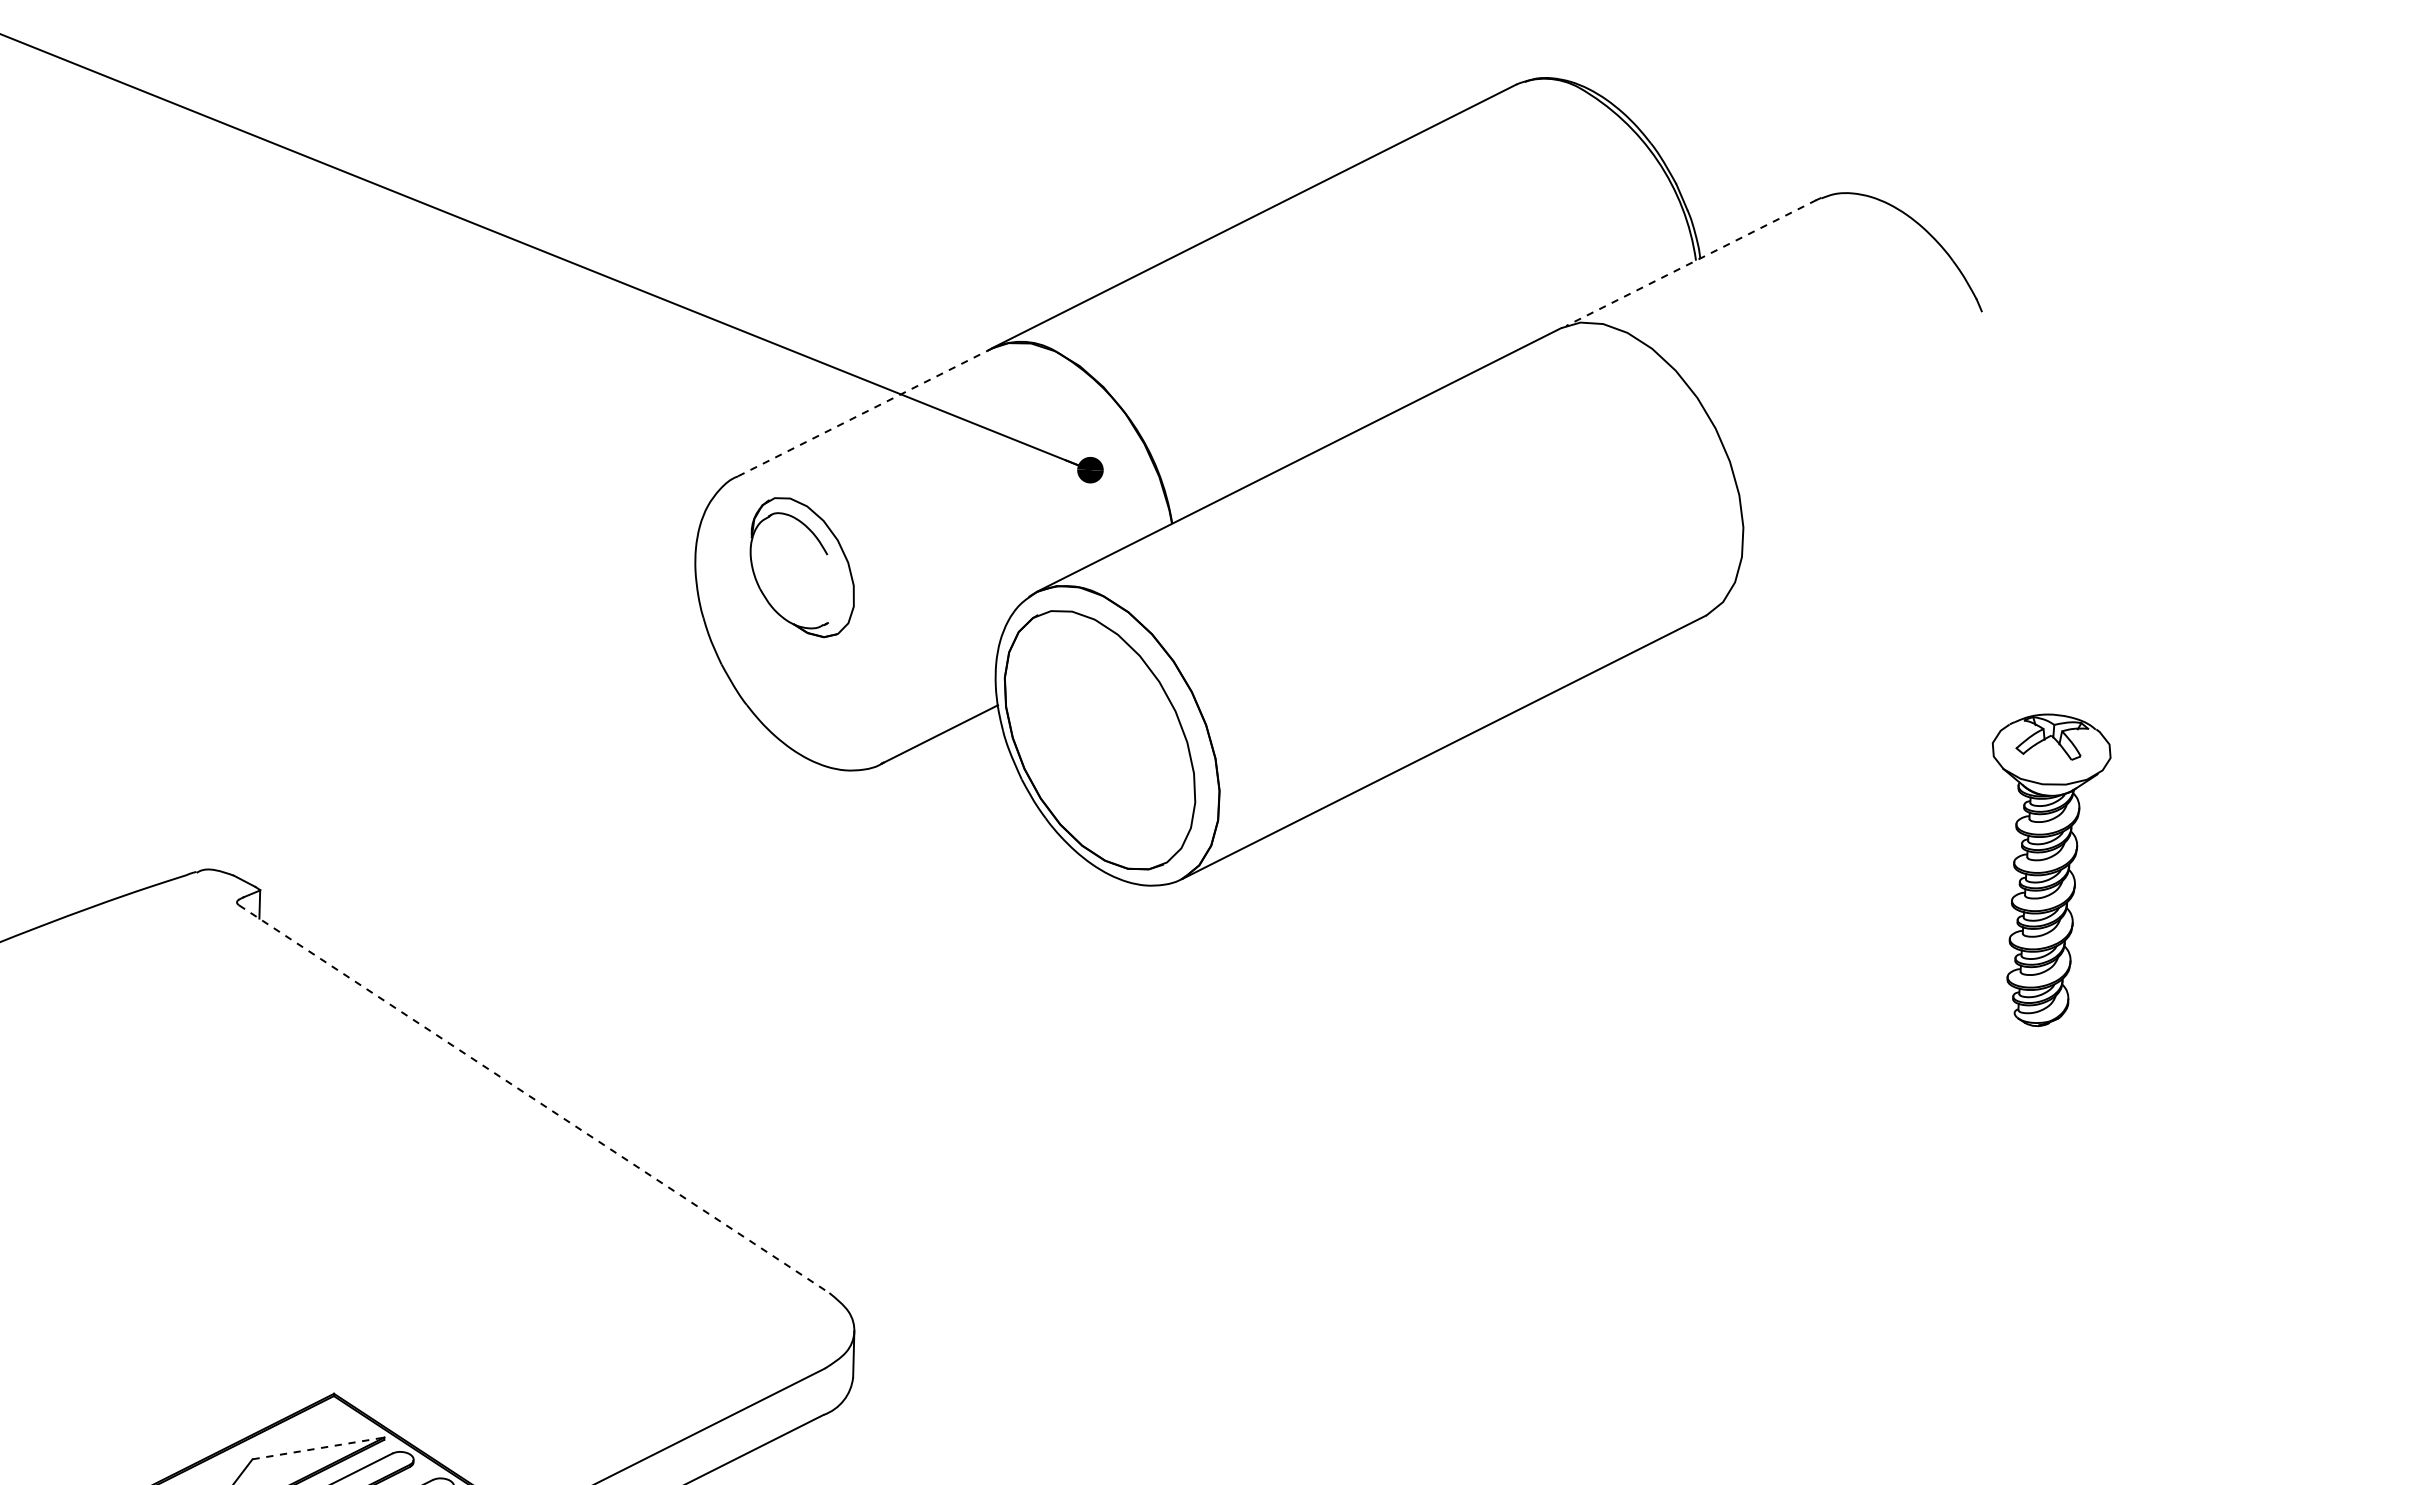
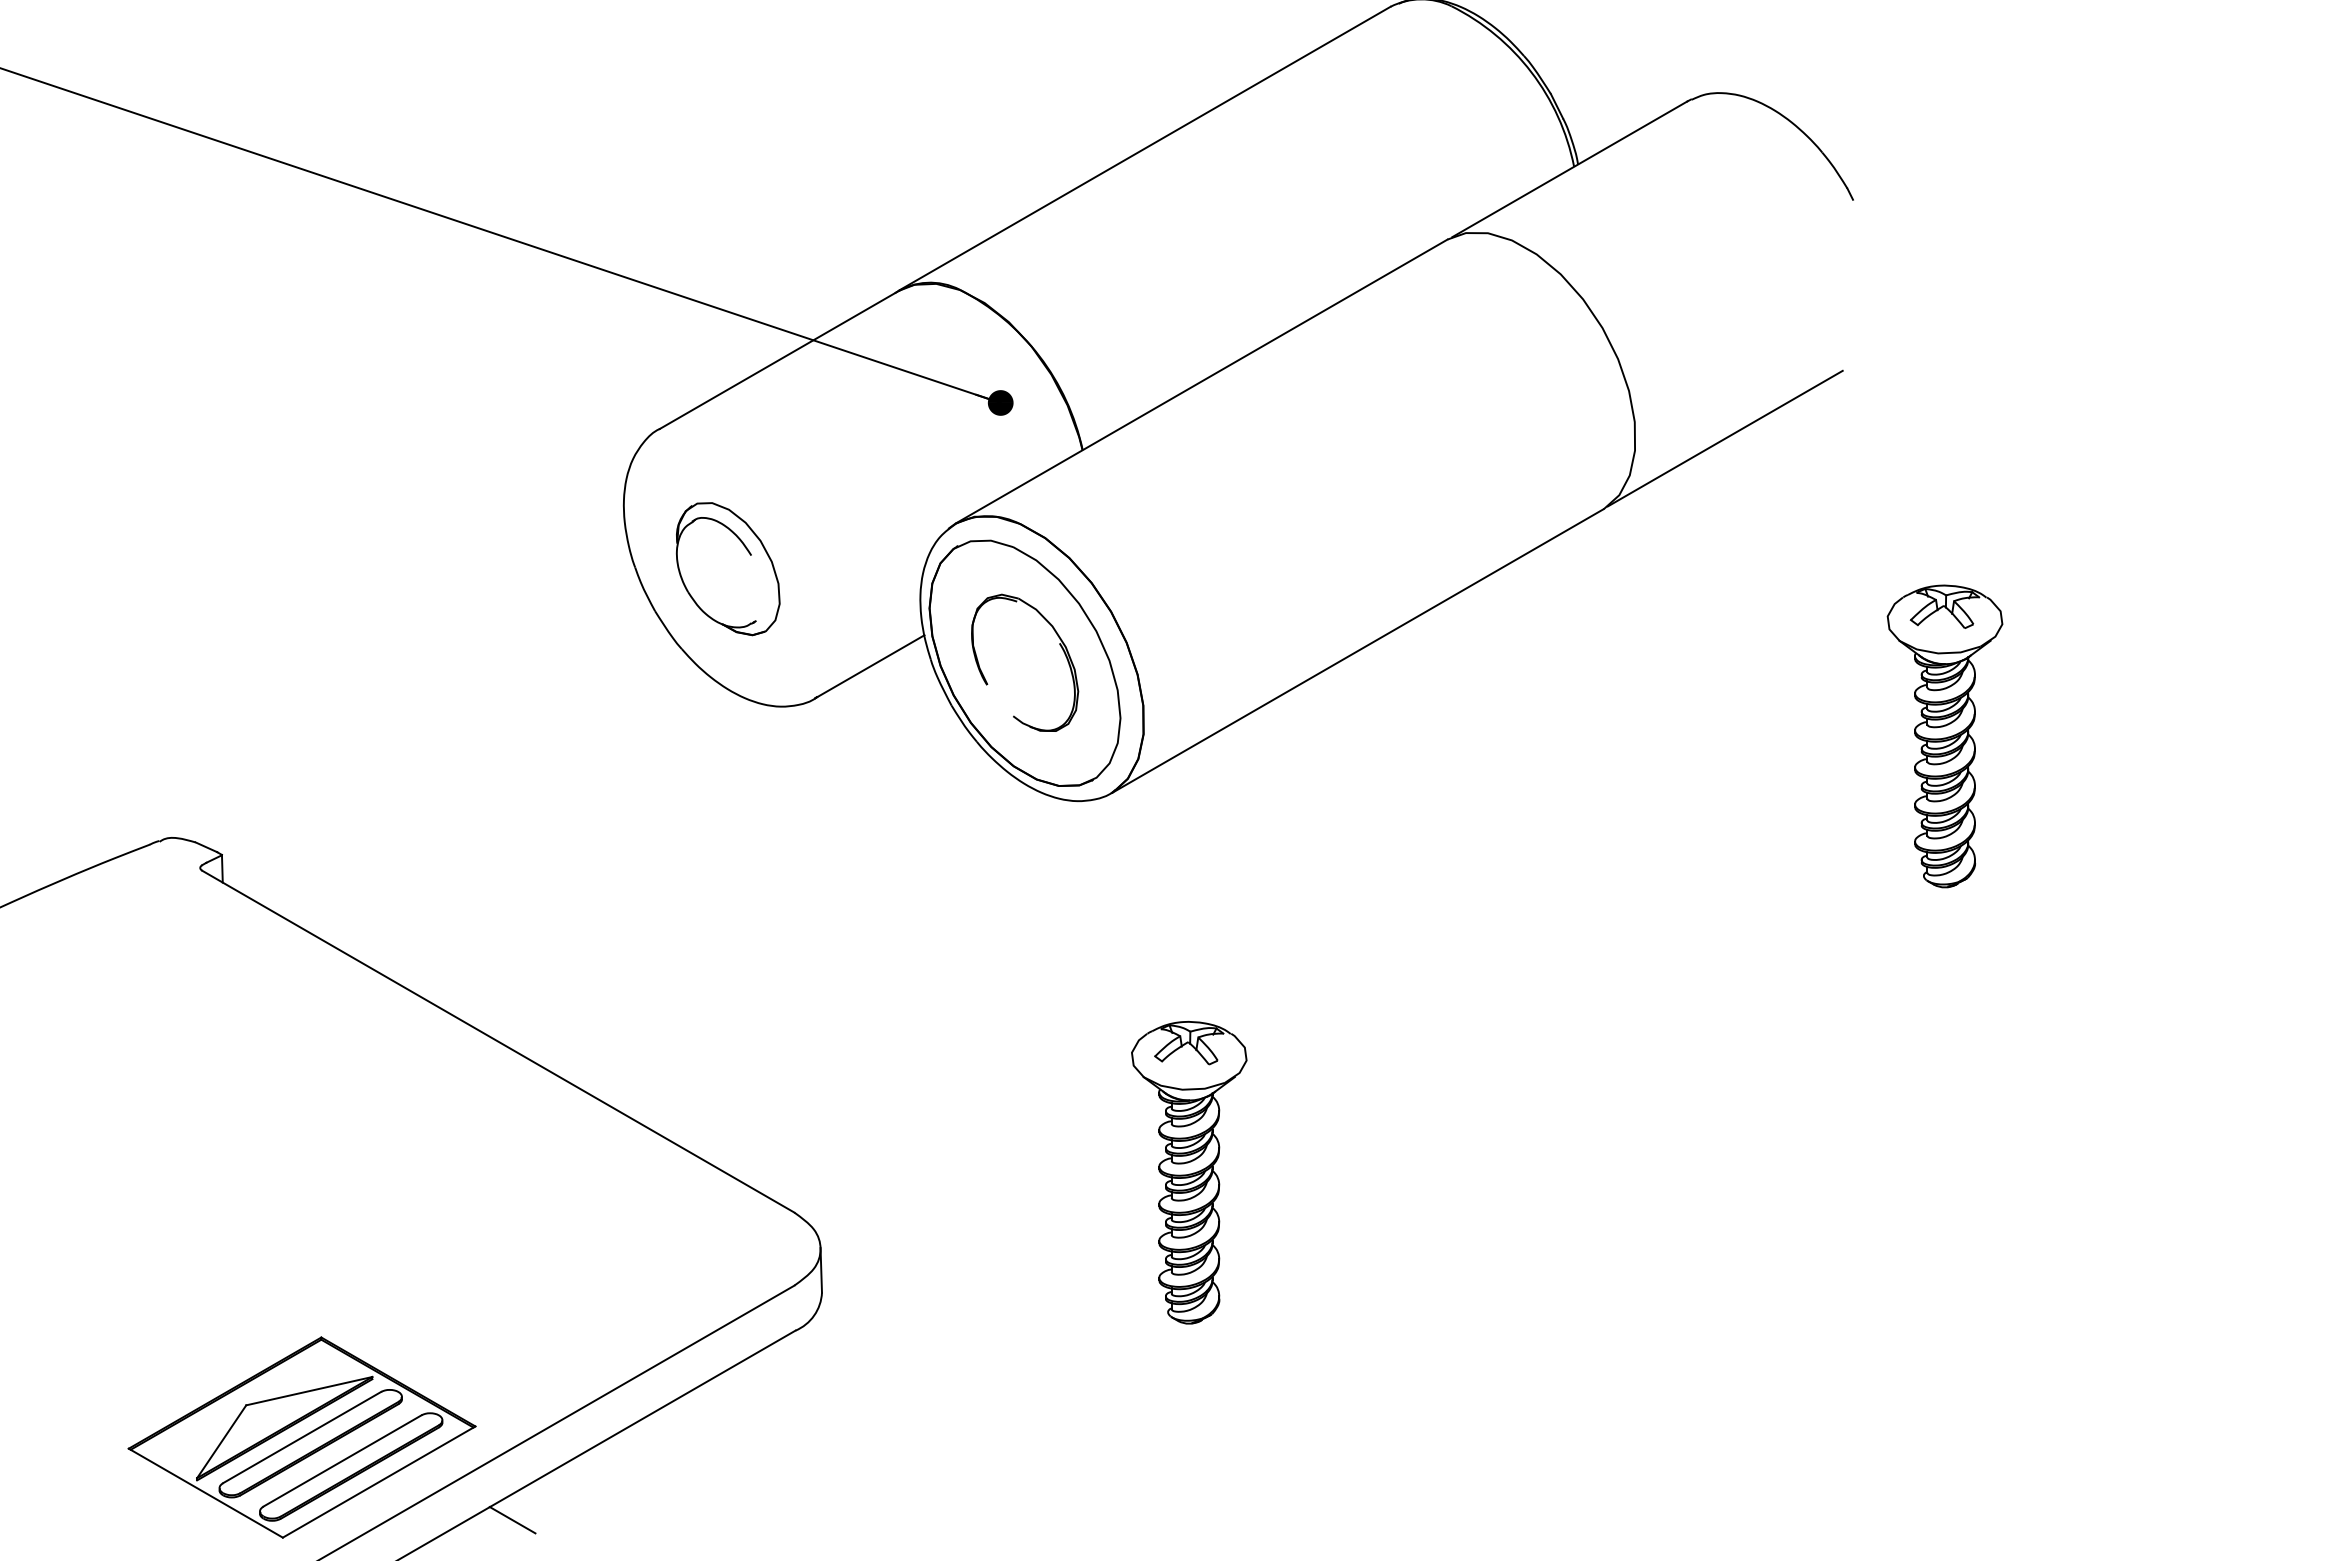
line: (1691, 263) -> (1569, 169), dashed -> solid
line: (864, 413) -> (779, 360), dashed -> solid
line: (1834, 549) -> (1724, 438), added
part: (803, 567) -> (728, 569), moved
part: (1136, 723) -> (1059, 645), added
line: (534, 1098) -> (498, 1041), dashed -> solid
part: (1239, 1275) -> (1189, 1172), added
line: (318, 1448) -> (309, 1391), dashed -> solid

